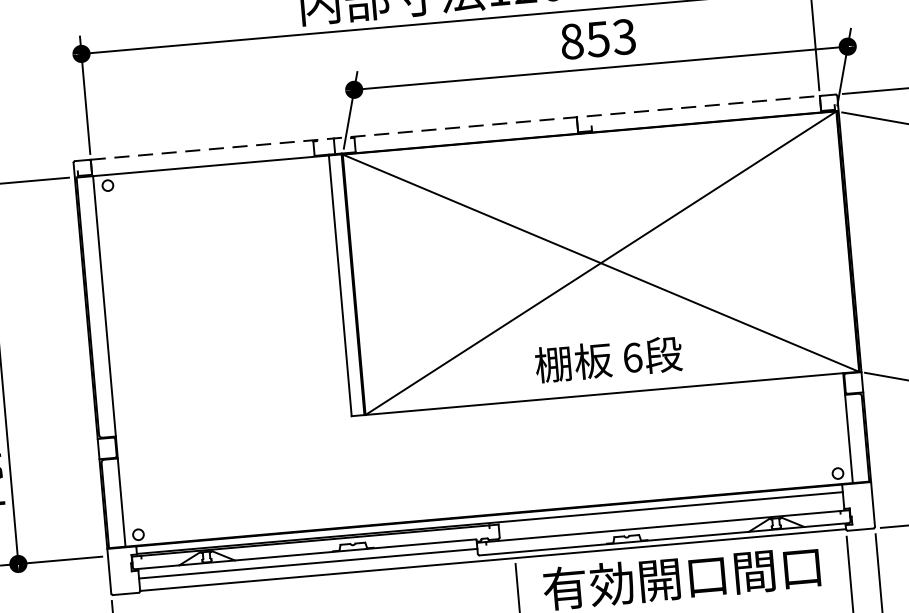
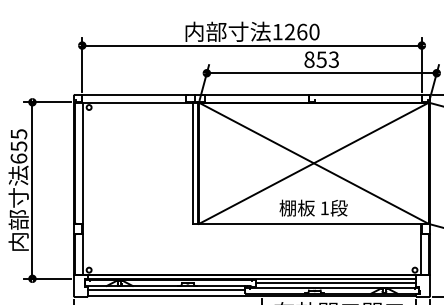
line: (456, 126) -> (252, 94), dashed -> solid
text: (632, 358) -> (324, 208), 6 -> 1
line: (671, 514) -> (336, 282), added

